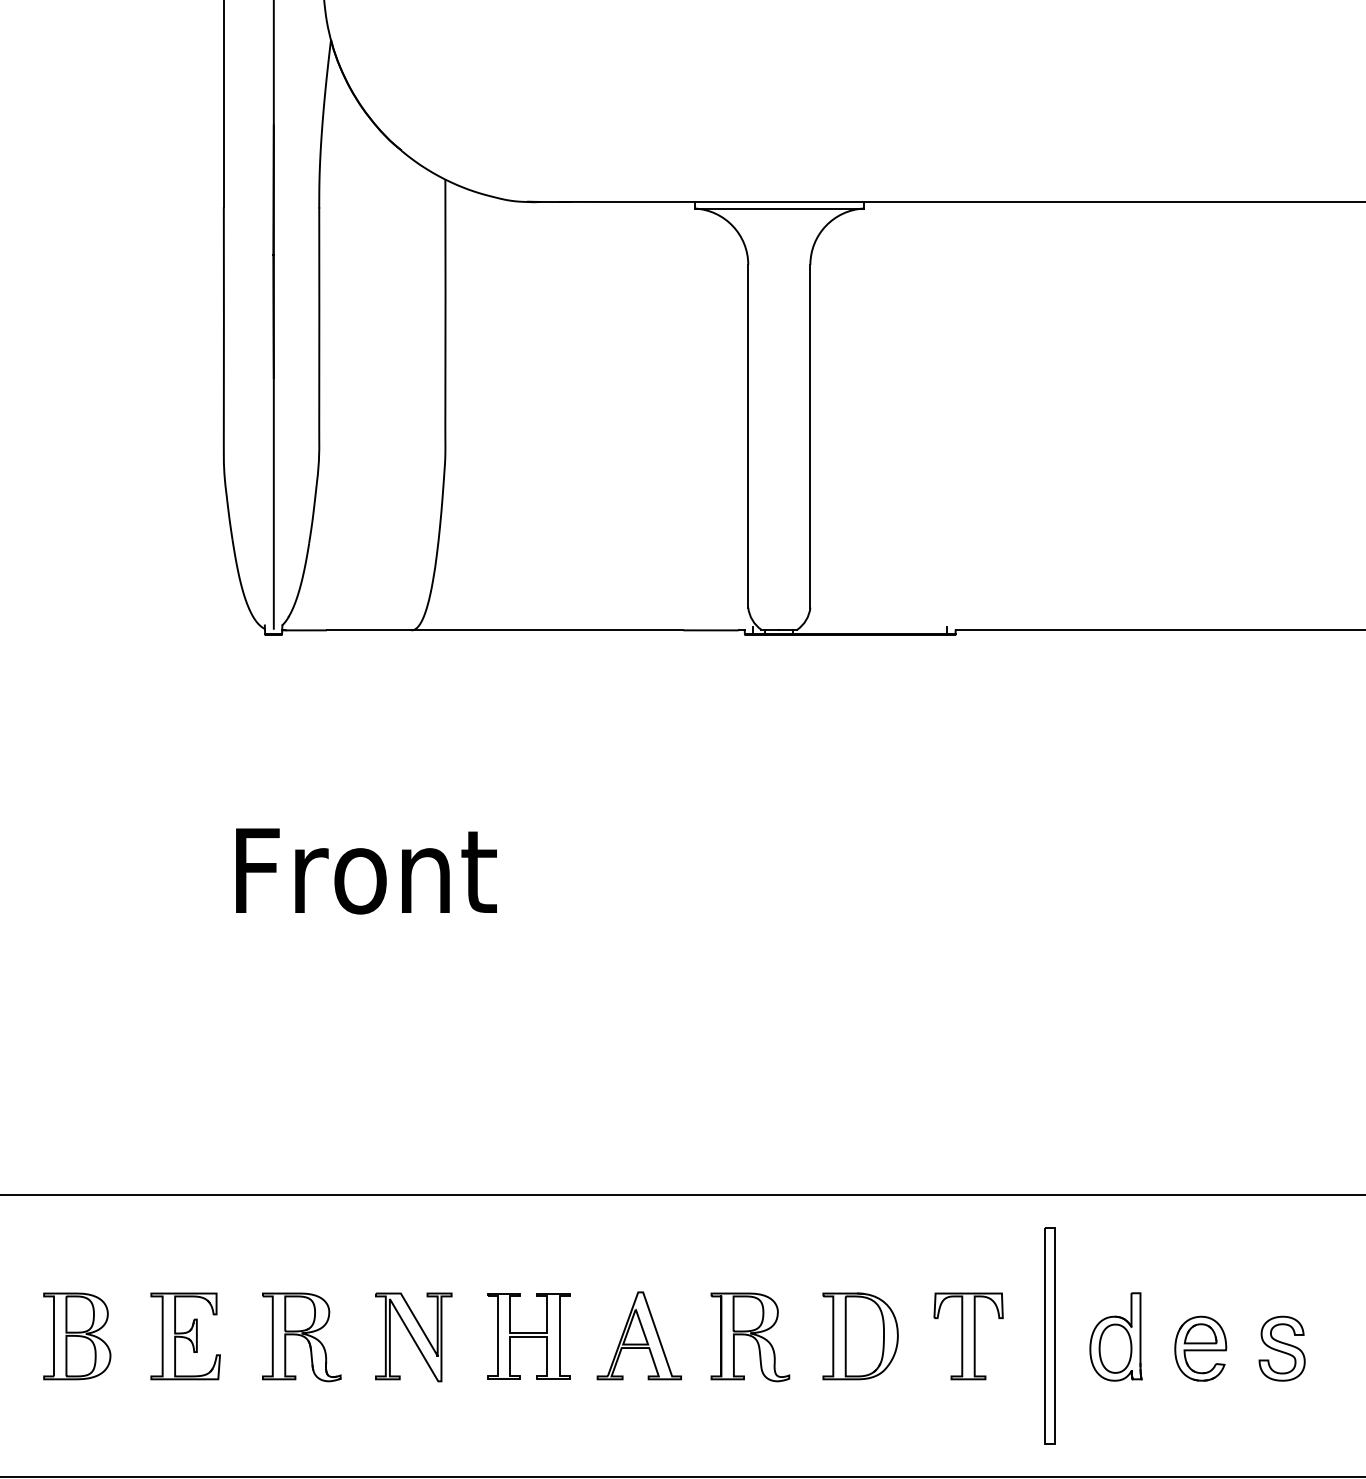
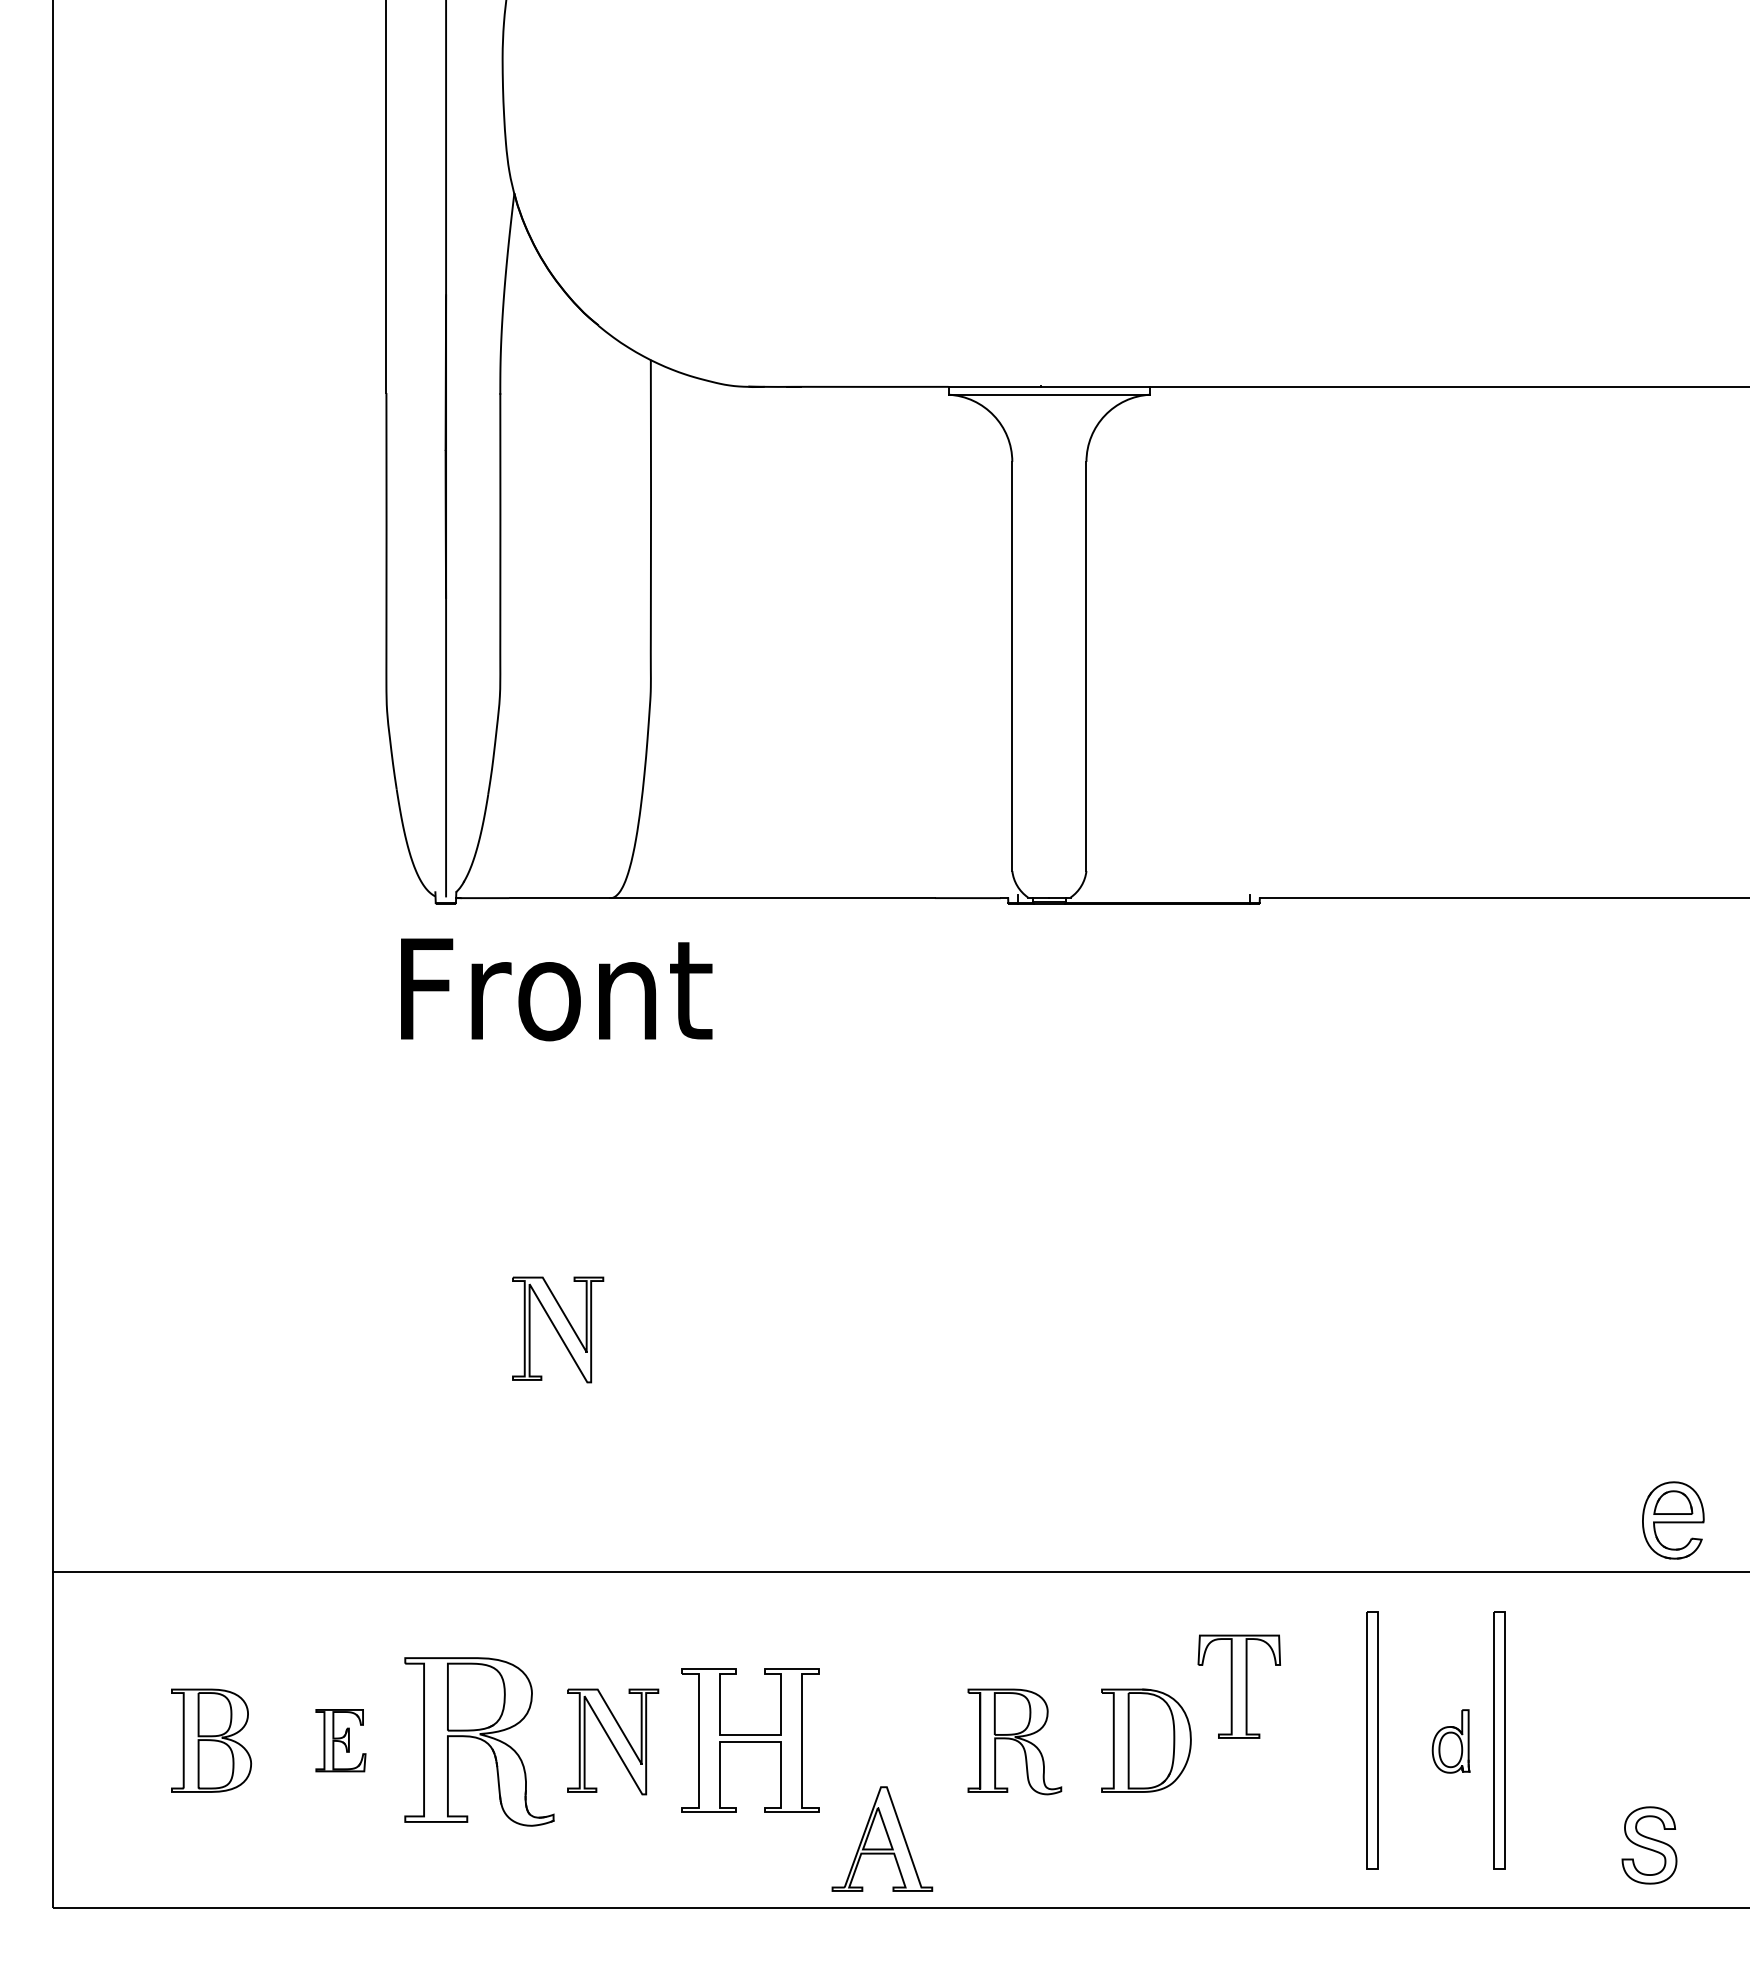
text: (366, 871) -> (556, 989), moved
part: (368, 991) -> (558, 1329), added
part: (639, 1335) -> (882, 1838), moved
part: (185, 1336) -> (340, 1740), size x0.6
part: (528, 1336) -> (750, 1740), size x1.4
part: (967, 1336) -> (1238, 1686), moved
part: (1156, 1336) -> (1499, 1740), added
part: (301, 1337) -> (479, 1741), size x1.6
part: (1115, 1337) -> (1450, 1741), size x0.6
part: (1200, 1348) -> (1673, 1520), moved
part: (1282, 1348) -> (1649, 1845), moved

